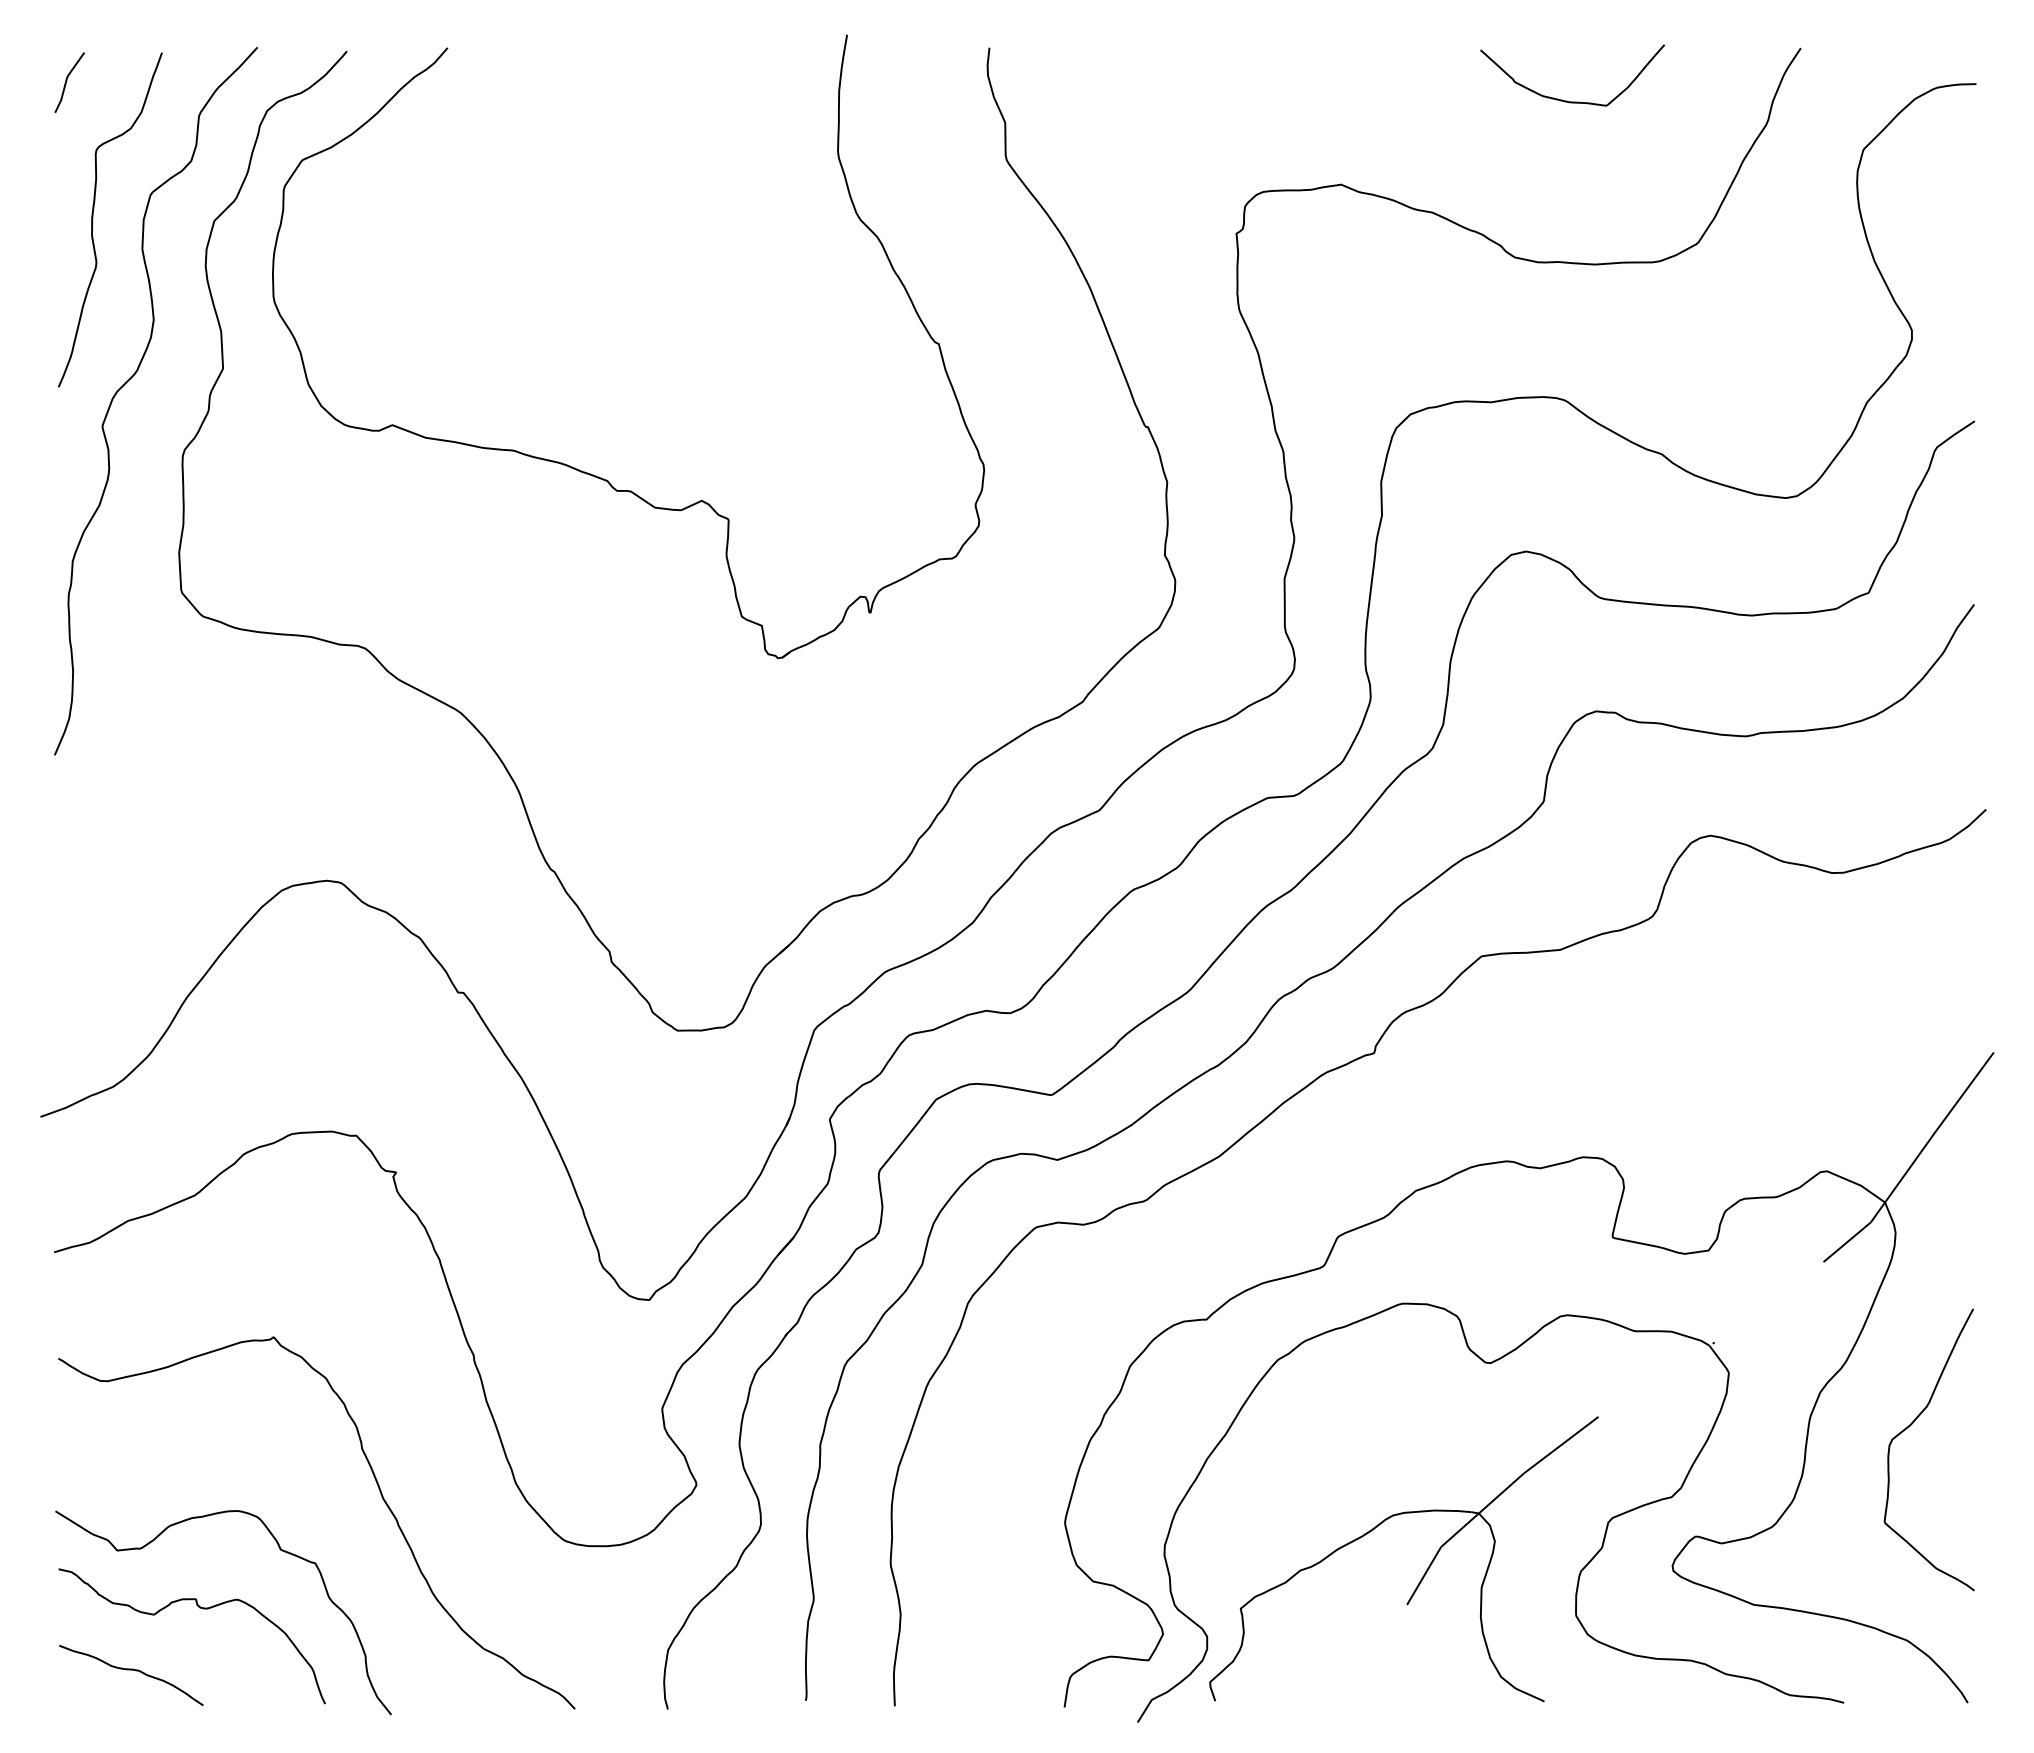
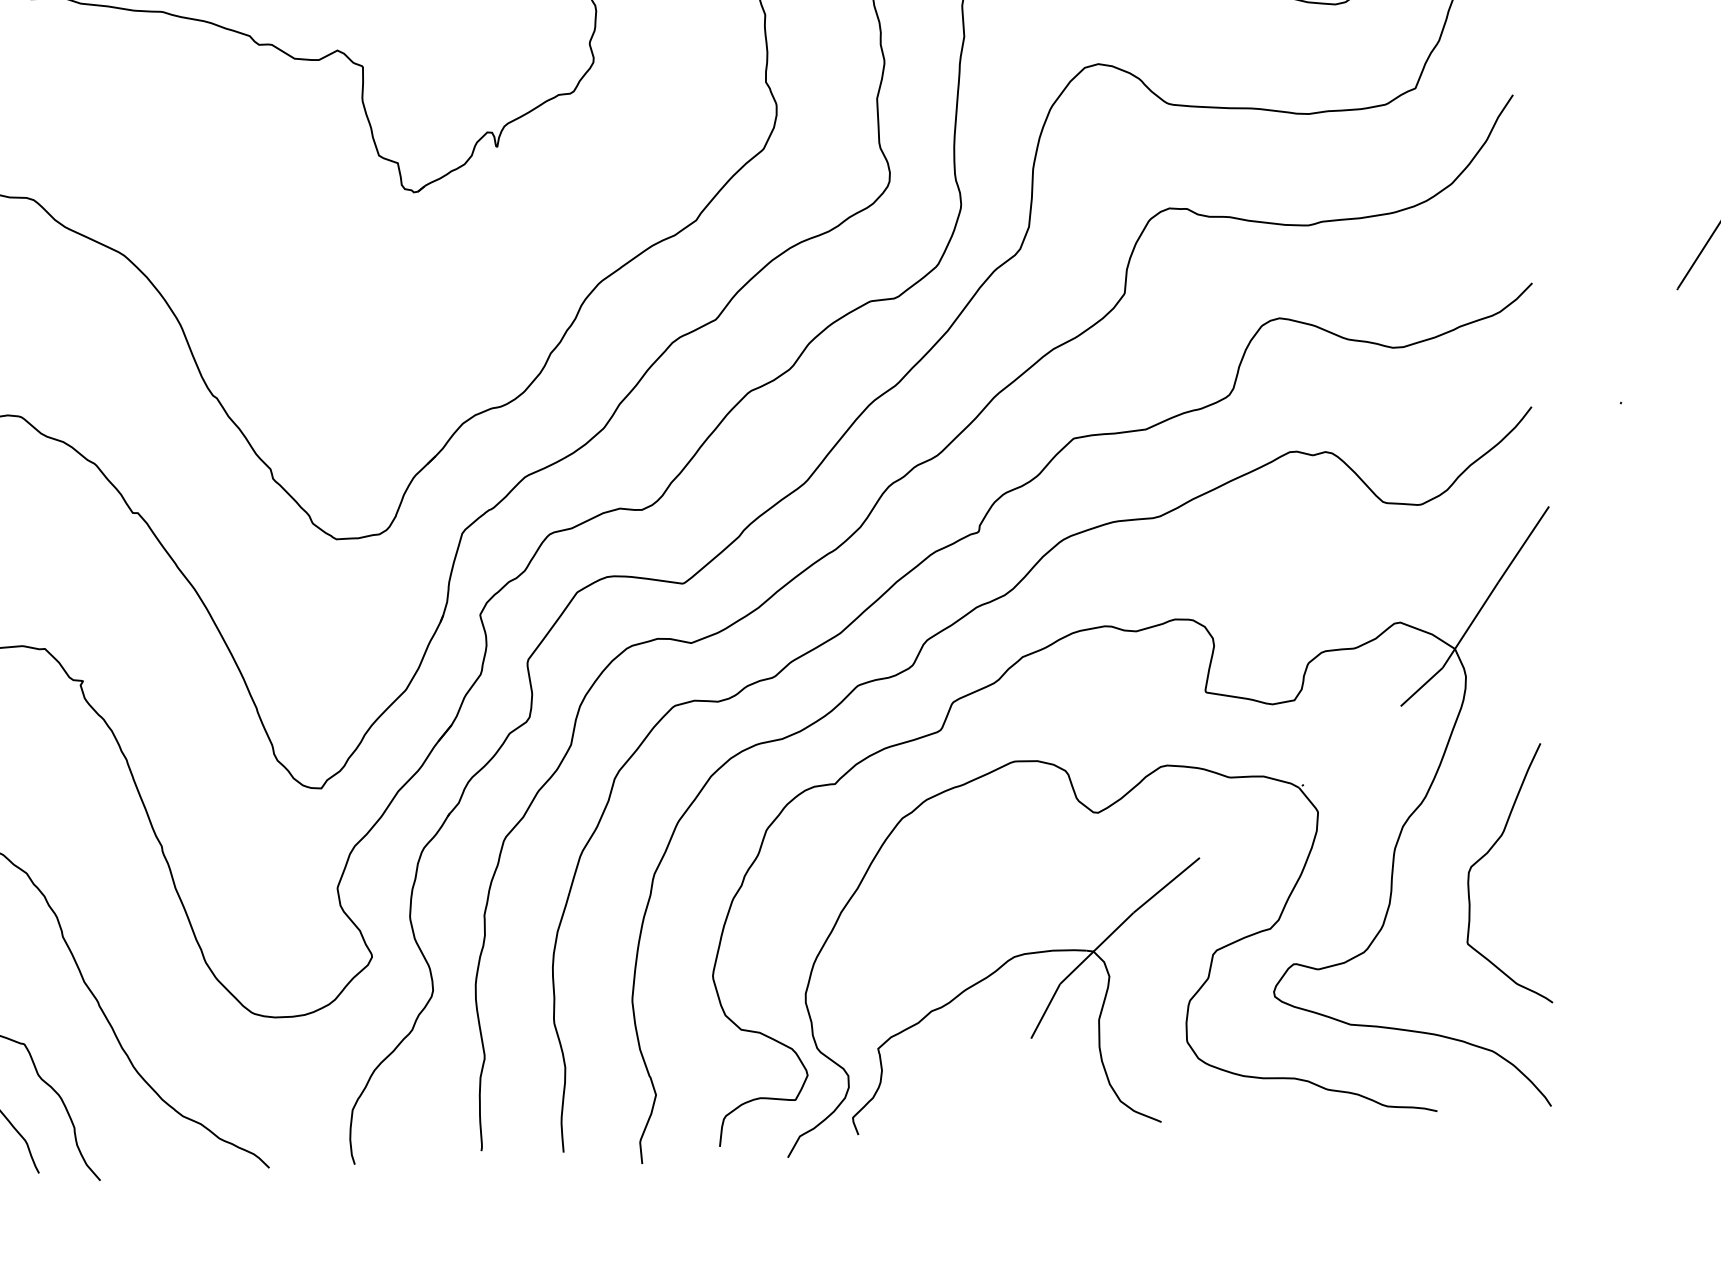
curve: (1396, 1125) -> (1002, 597), added

